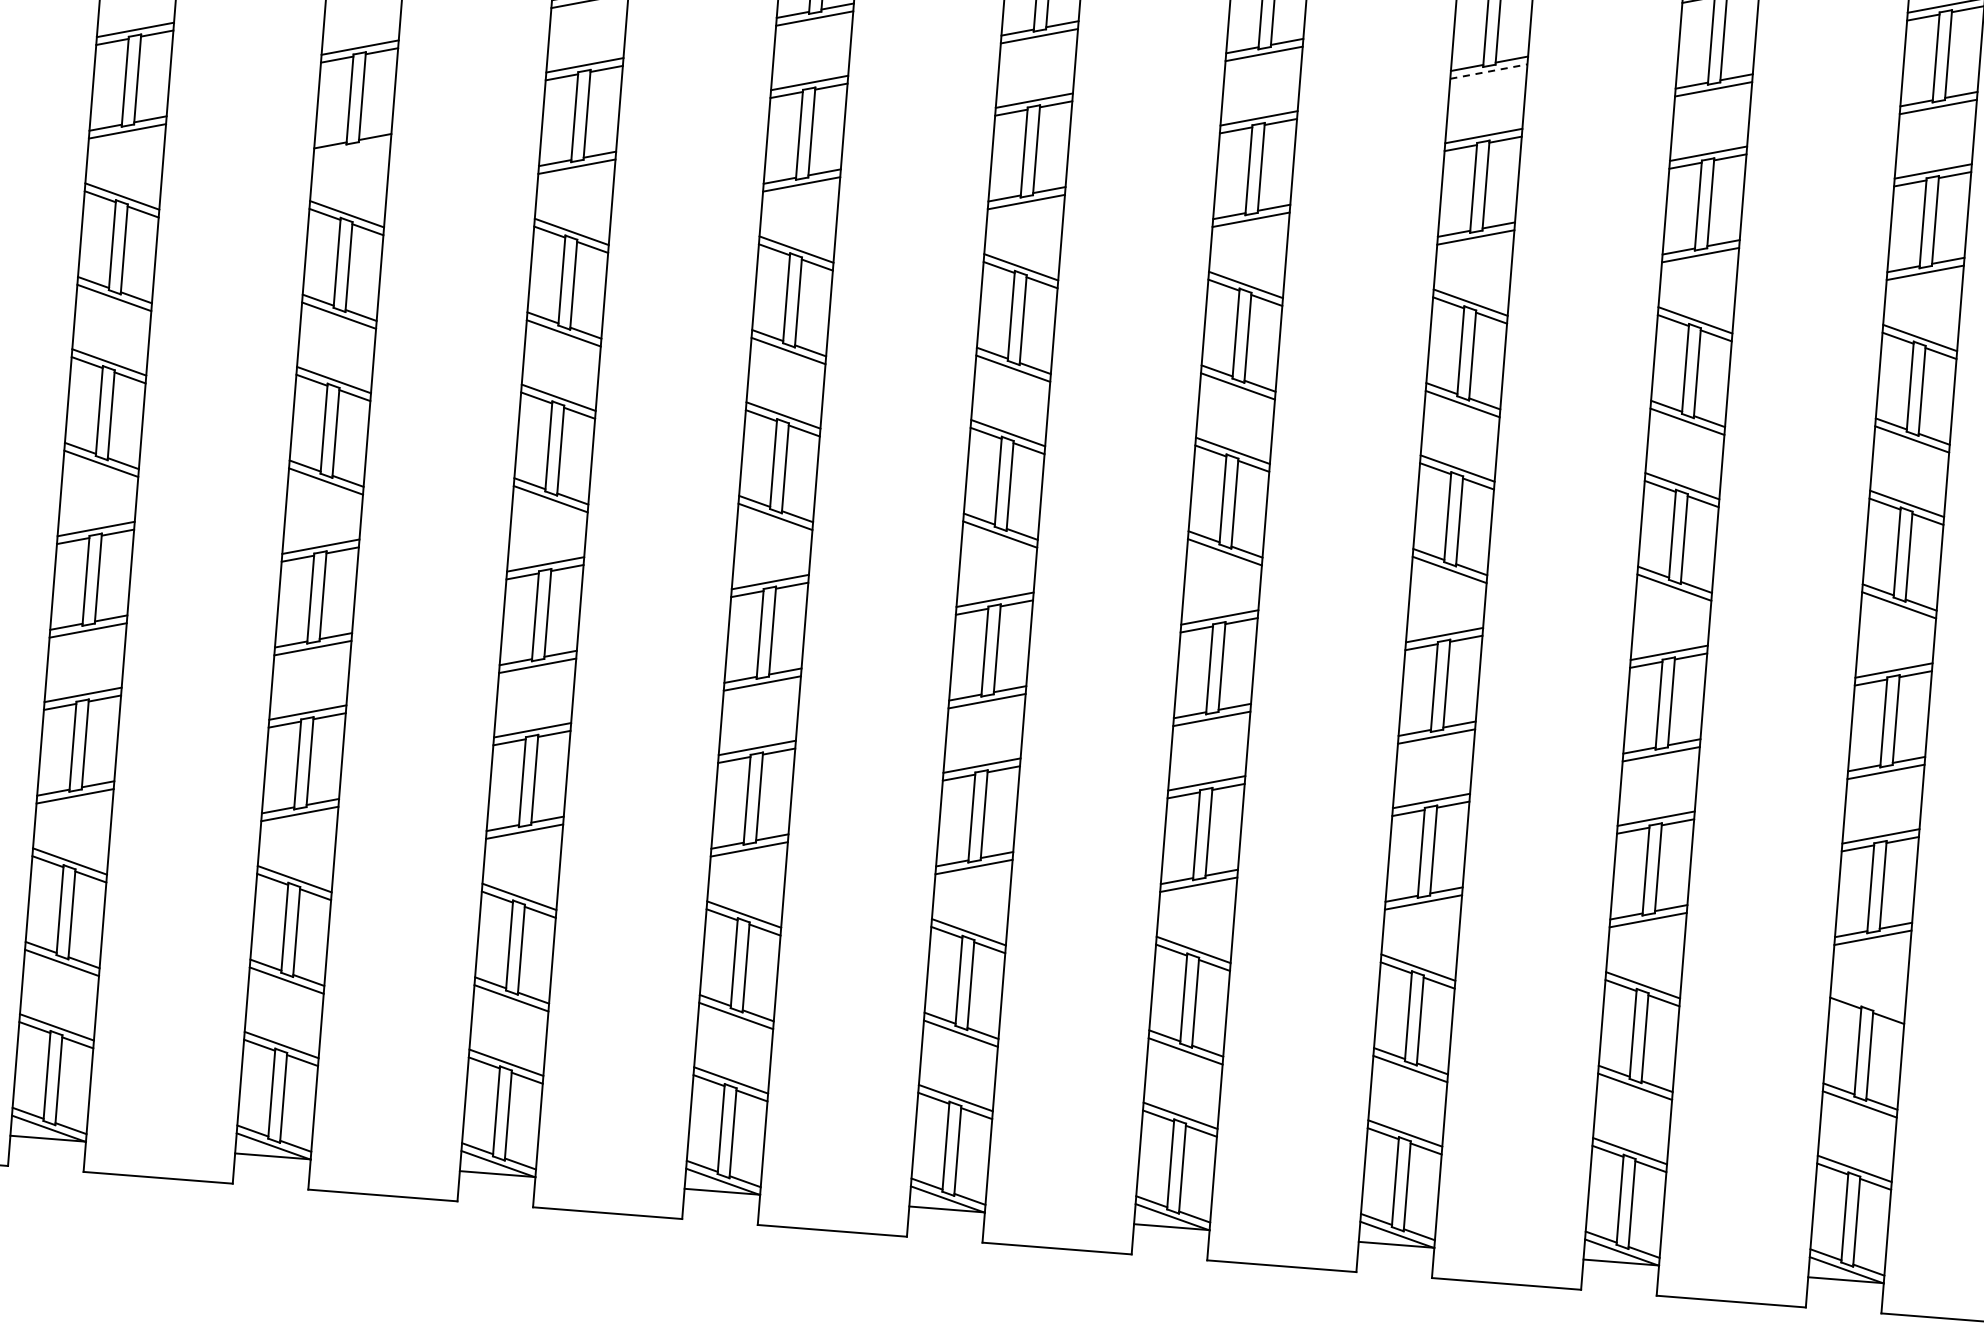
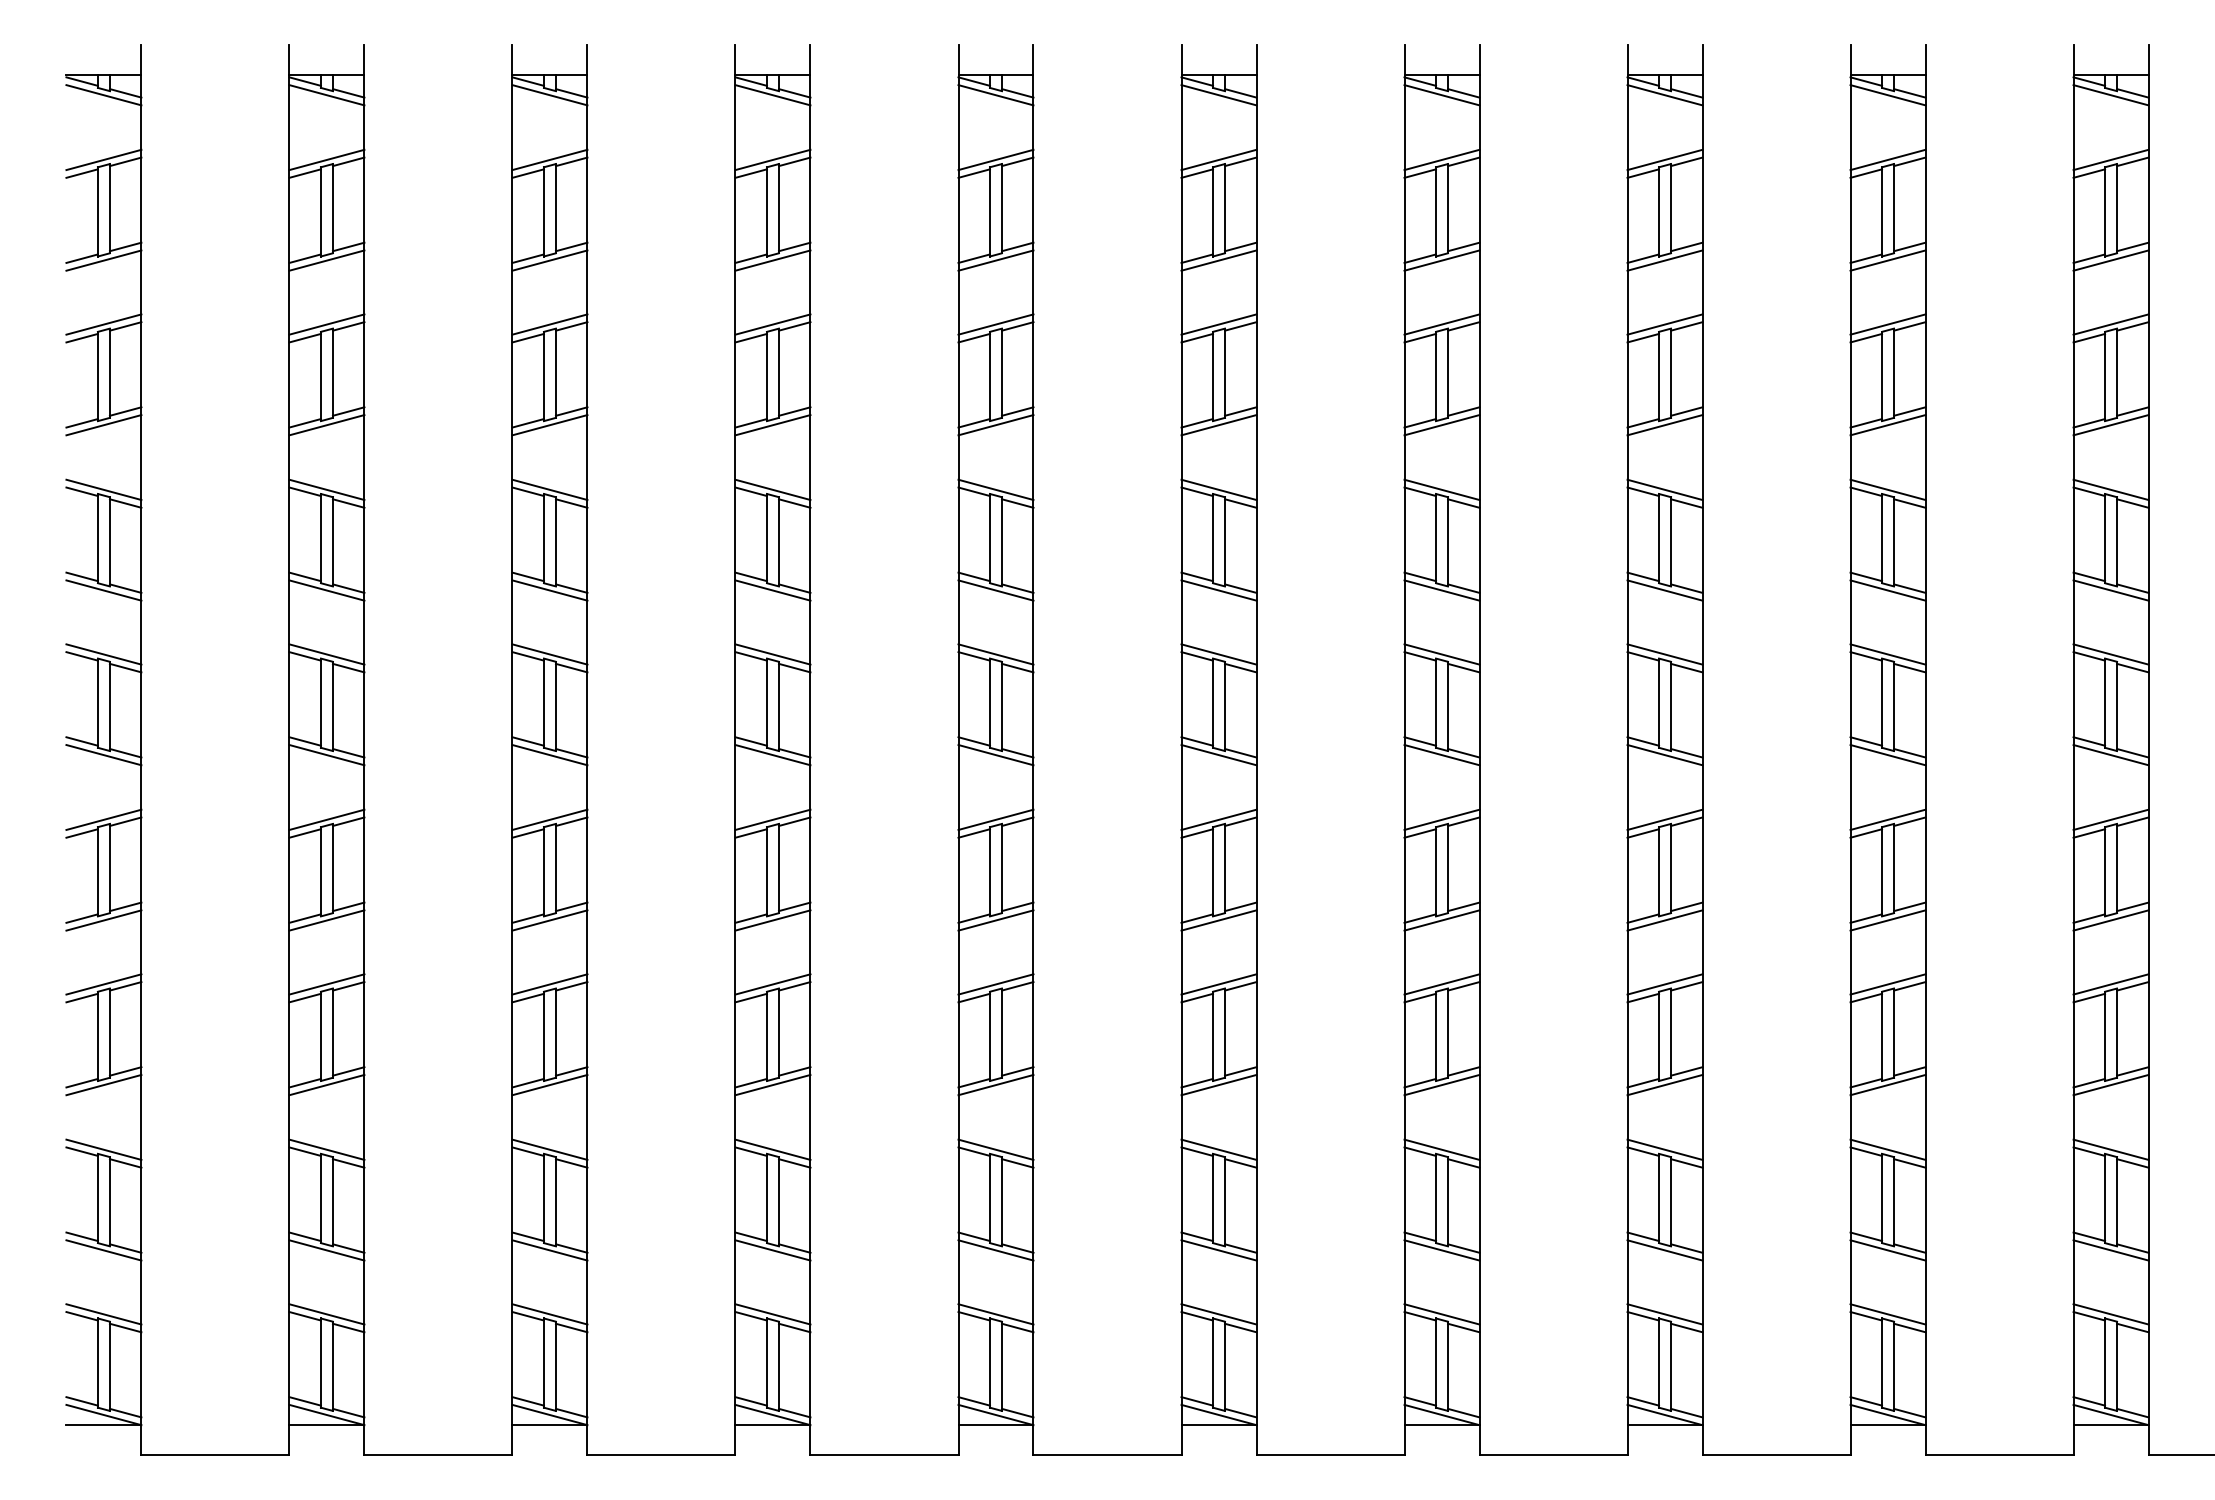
line: (1489, 71) -> (1665, 260), dashed -> solid
line: (351, 149) -> (549, 425), added
line: (1867, 1002) -> (2110, 1149), added

